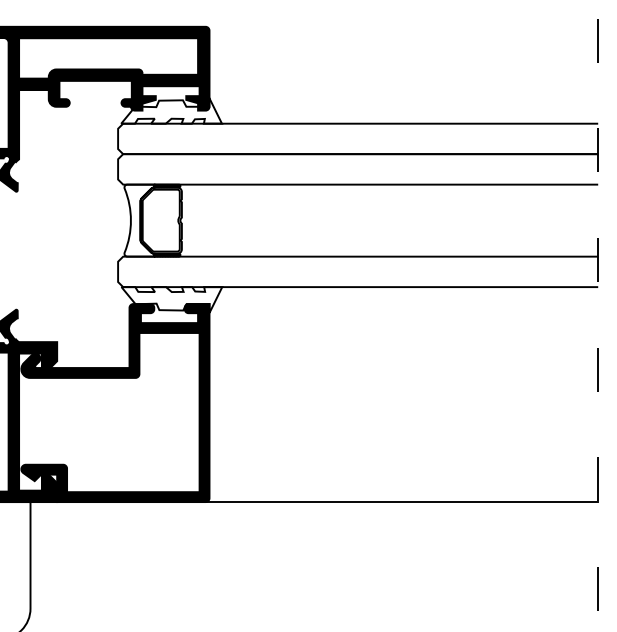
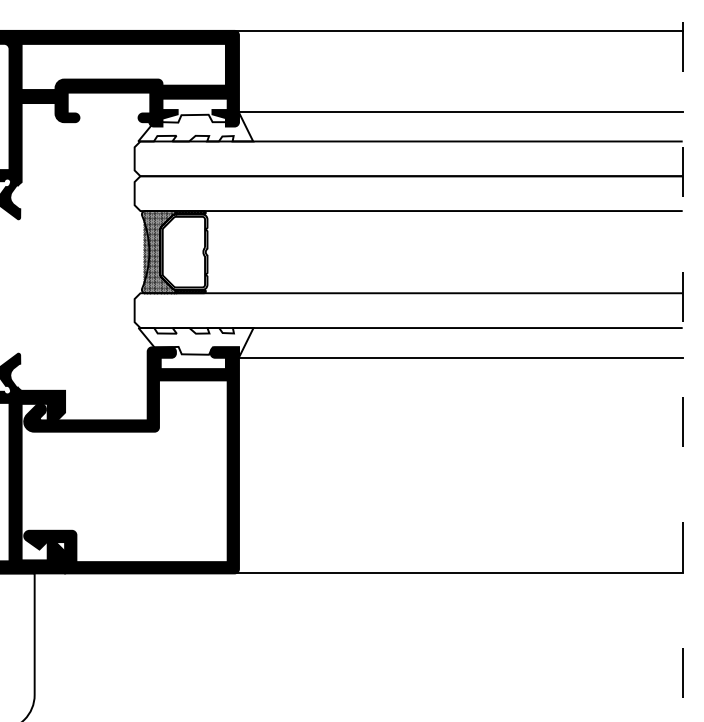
line: (384, 26) -> (438, 30), added
line: (403, 97) -> (460, 111), added
hatch: (138, 220) -> (158, 251), added
line: (403, 312) -> (460, 357), added

